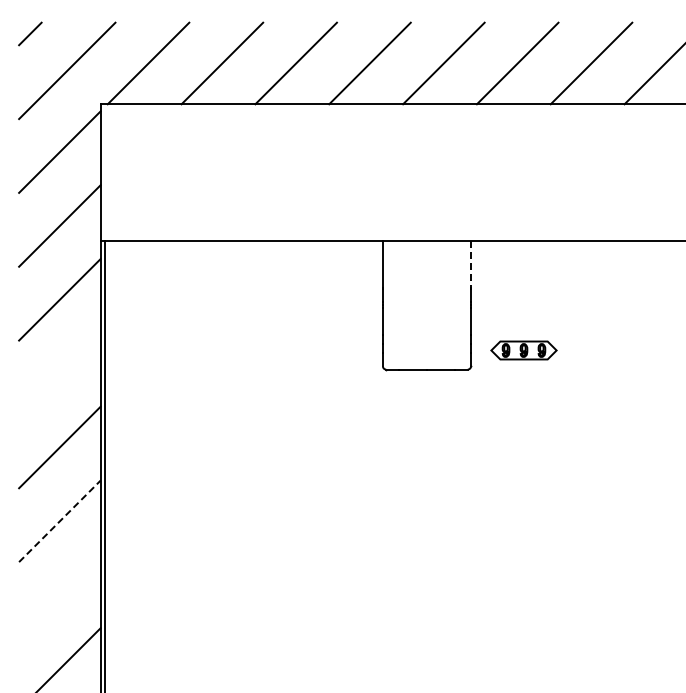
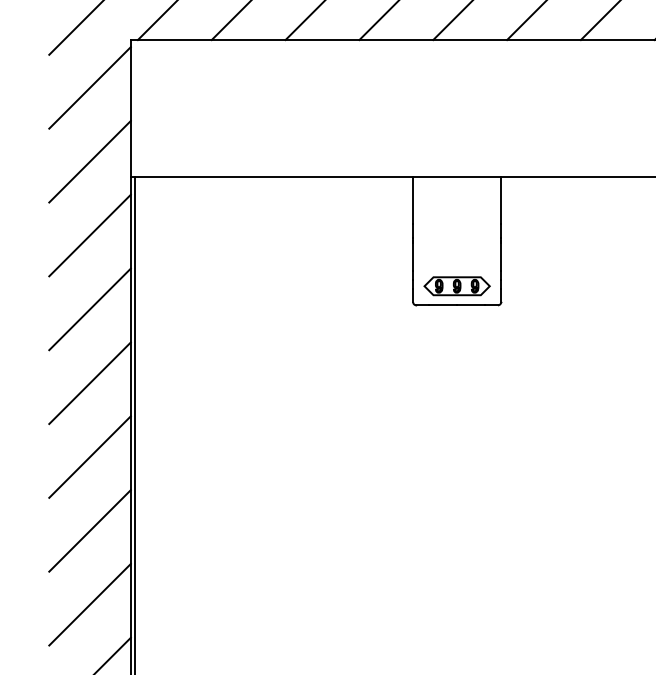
line: (471, 265) -> (501, 201), dashed -> solid
part: (523, 350) -> (456, 286), moved
line: (59, 373) -> (89, 309), added
line: (59, 521) -> (89, 457), dashed -> solid
line: (59, 594) -> (89, 530), added

